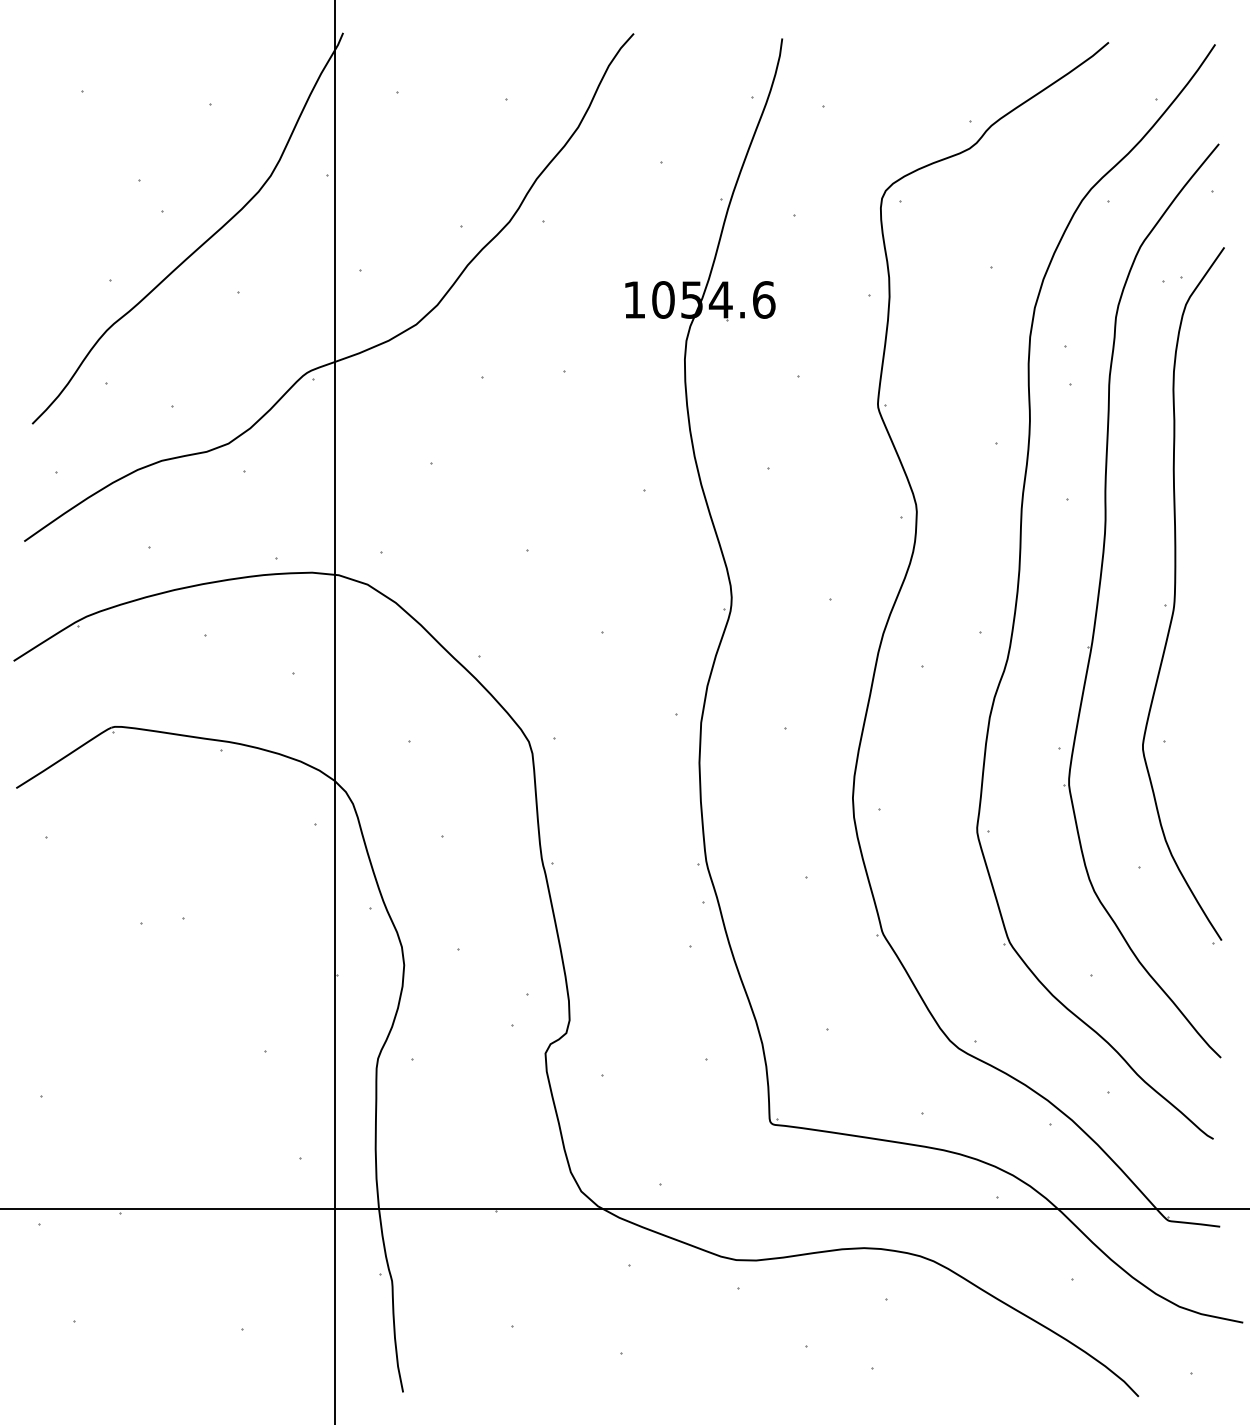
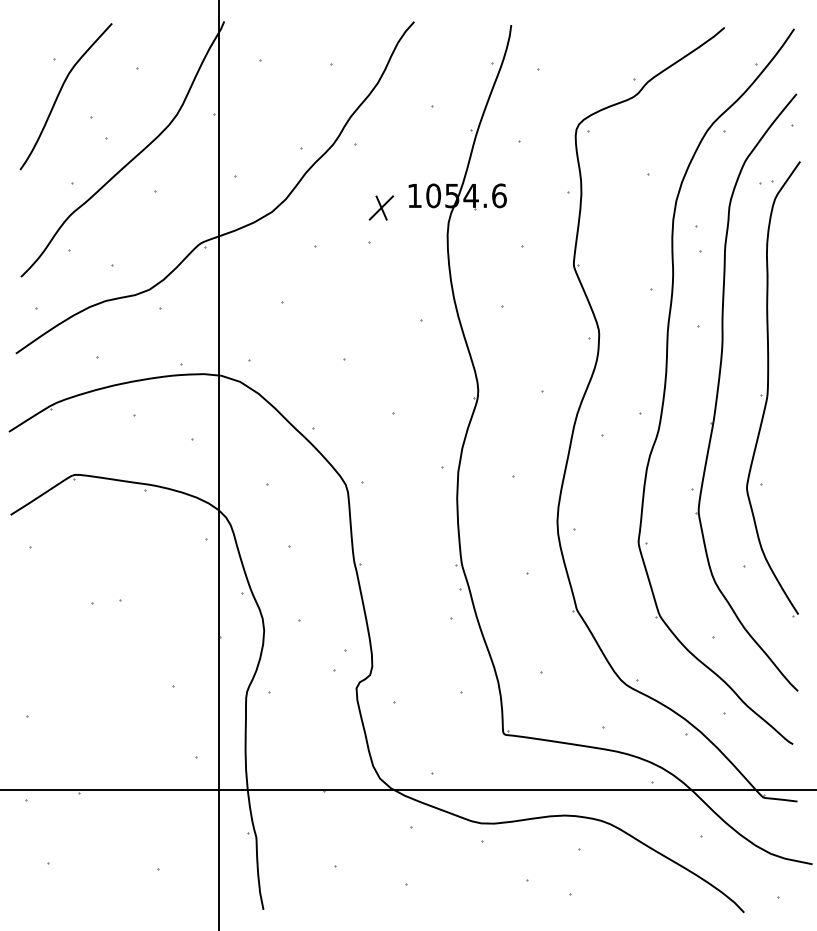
curve: (92, 143) -> (60, 93), added
part: (582, 317) -> (380, 207), added

